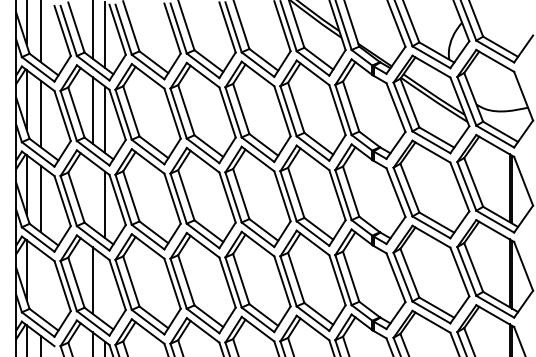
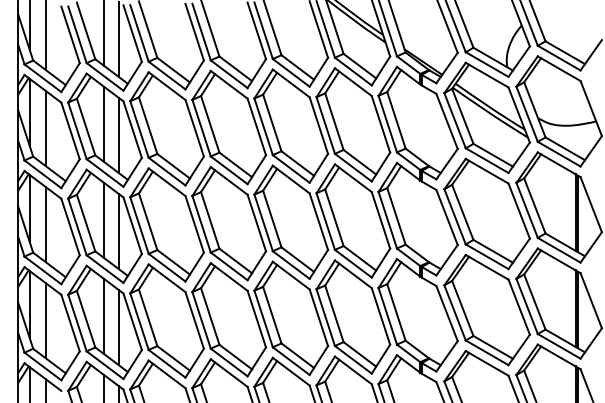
line: (92, 195) -> (104, 220), added
line: (41, 283) -> (46, 320), added
line: (105, 290) -> (118, 327), added

